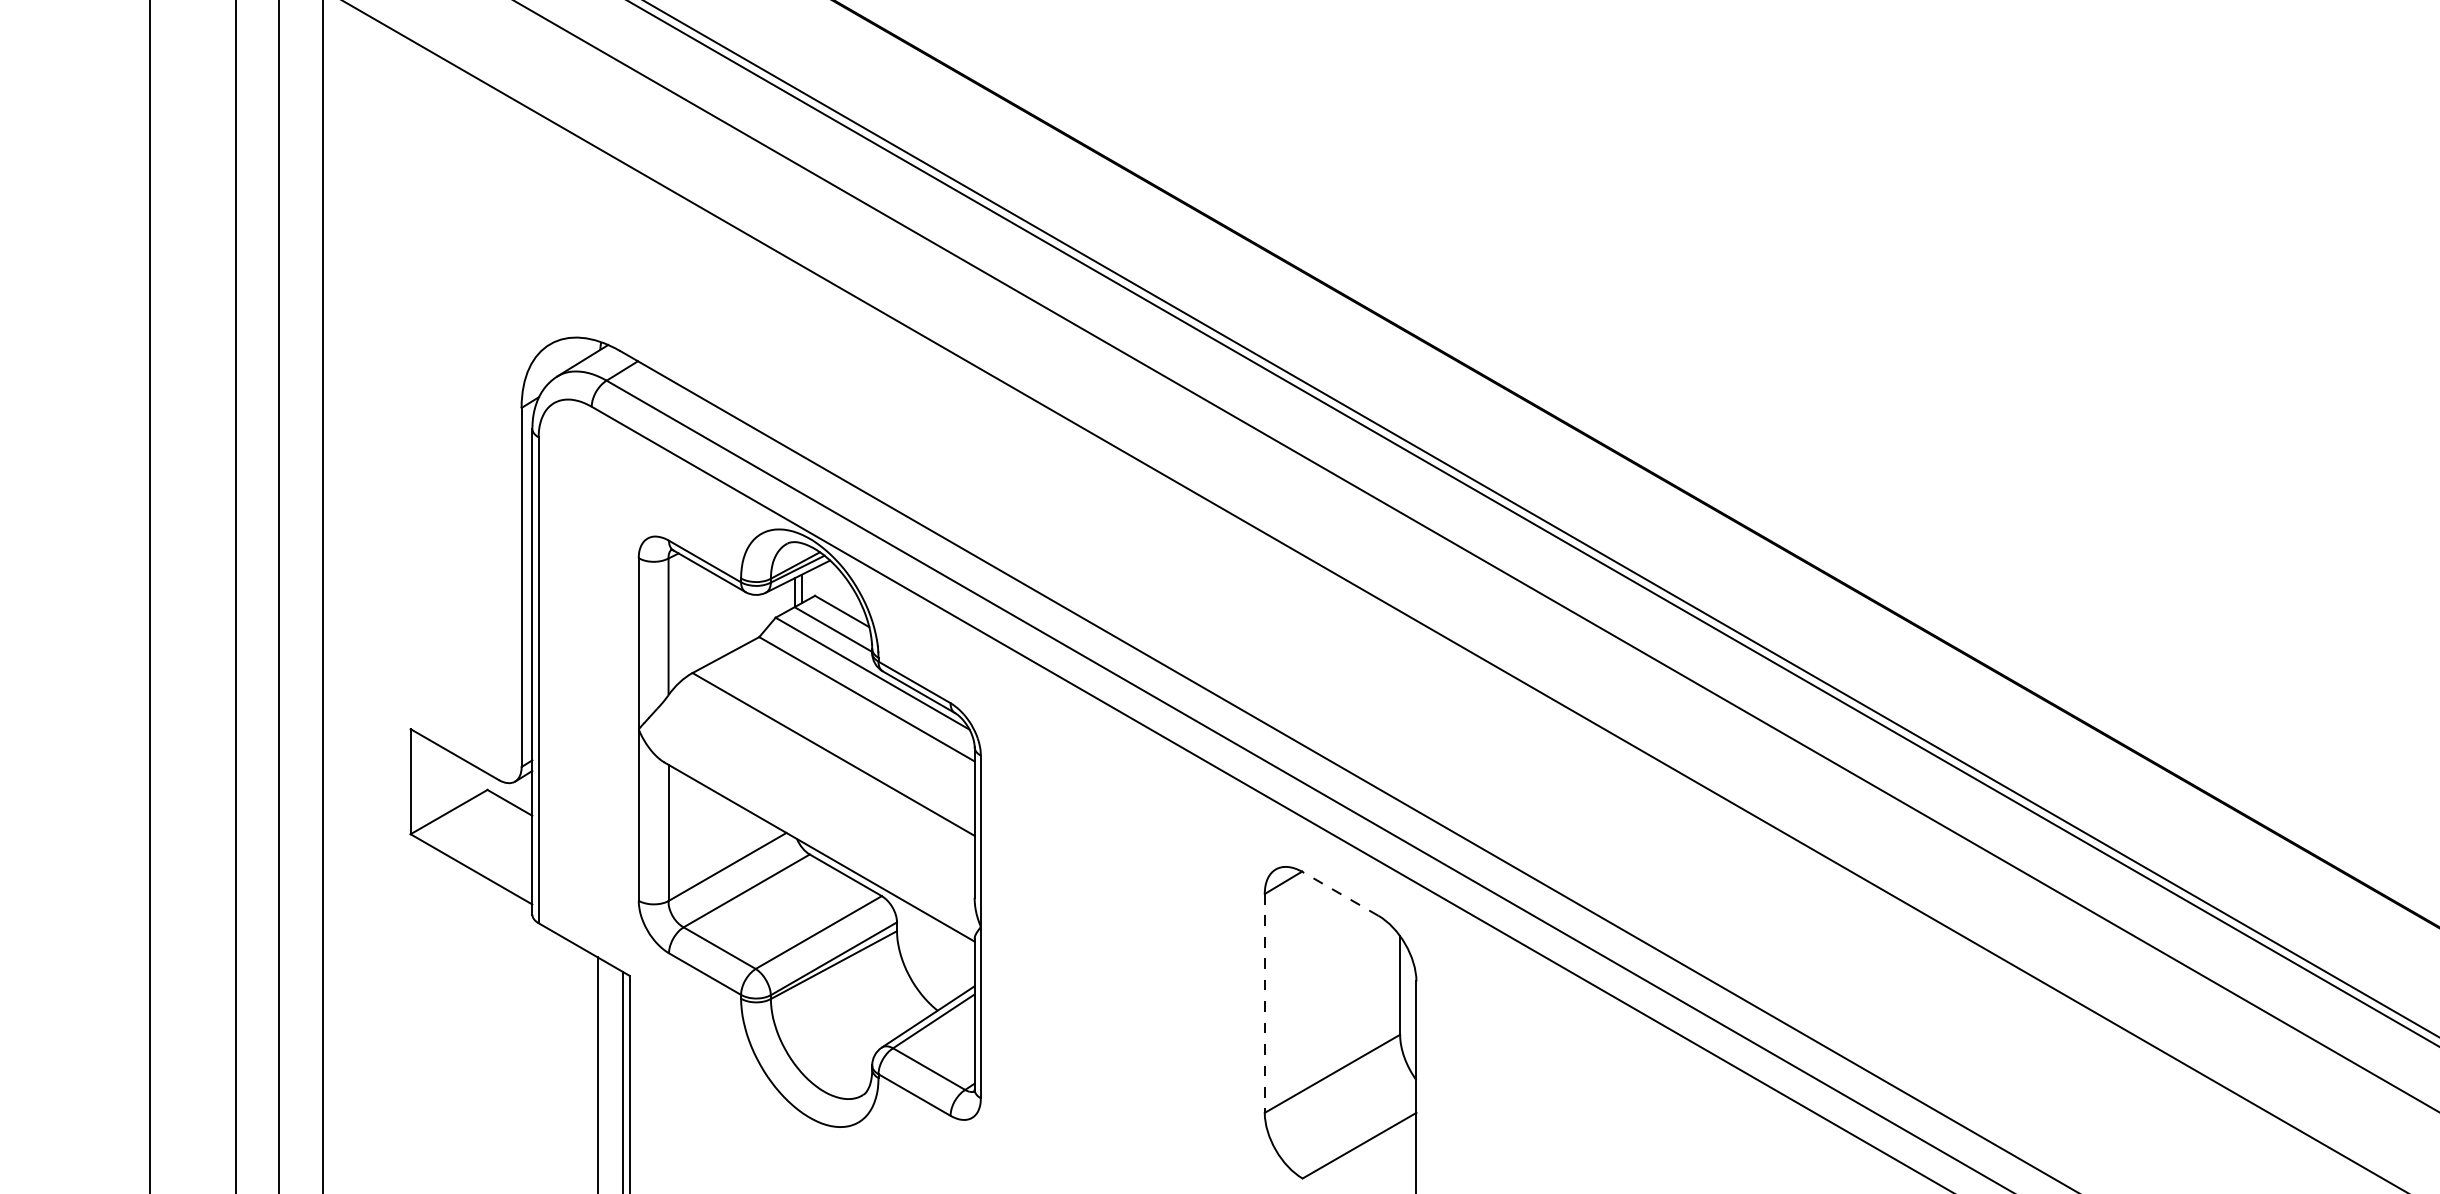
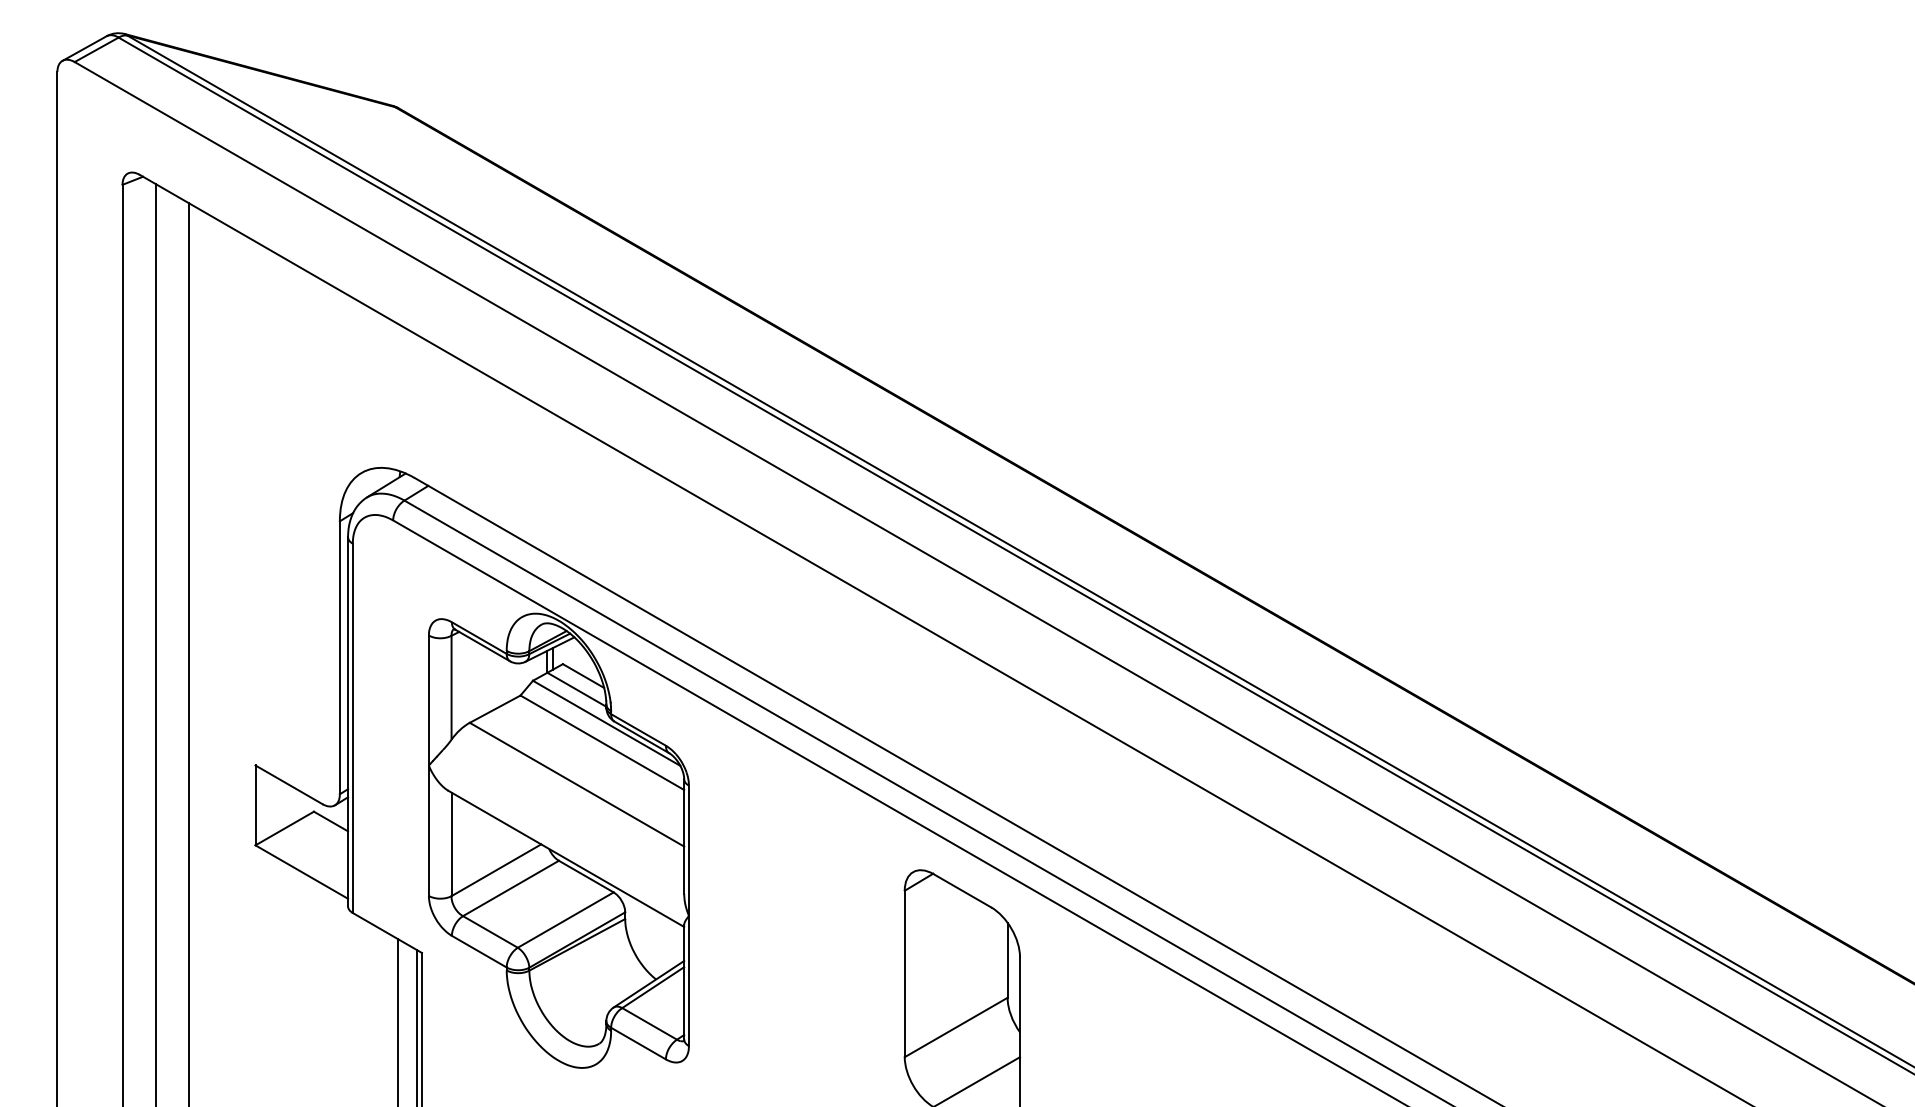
line: (1339, 893) -> (961, 890), dashed -> solid
line: (1264, 1004) -> (904, 974), dashed -> solid

